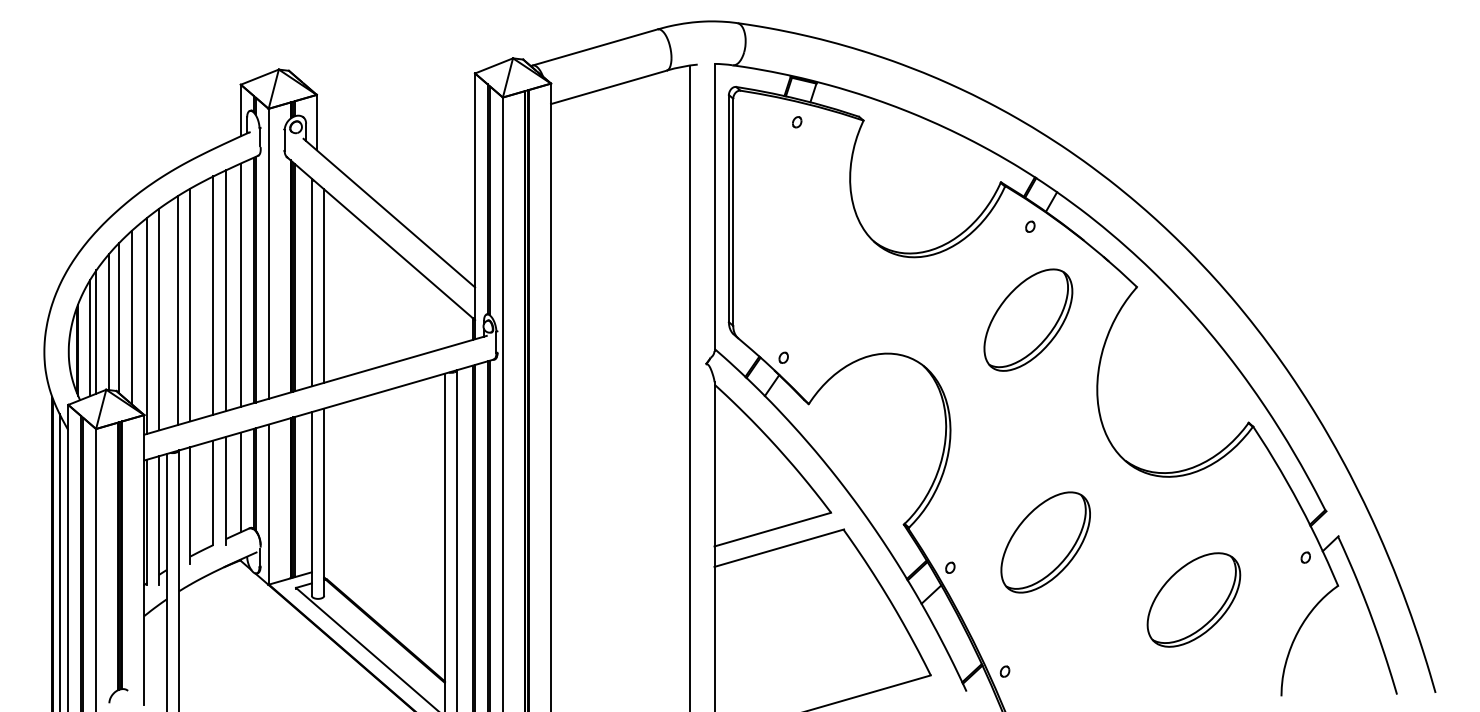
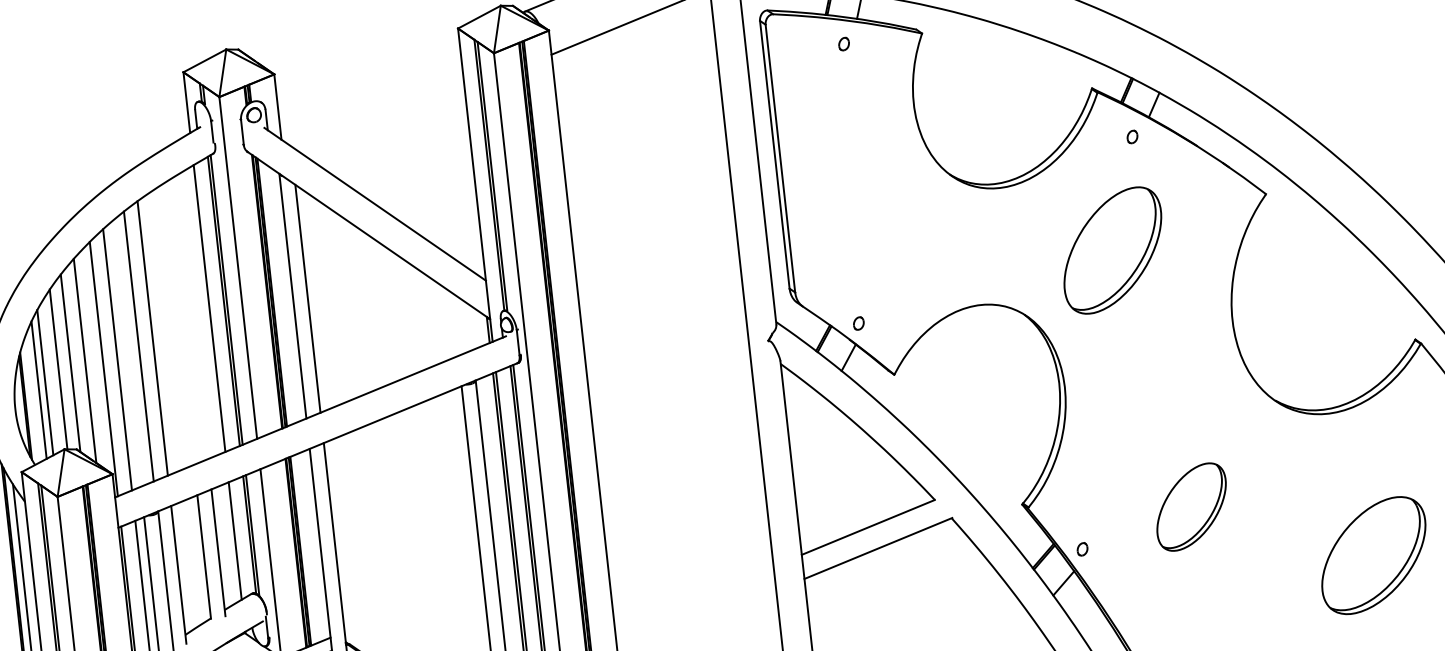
line: (225, 290) -> (192, 316), removed
line: (213, 295) -> (178, 324), removed
part: (1028, 319) -> (1112, 249), moved
part: (1045, 542) -> (1191, 507), size x0.7

